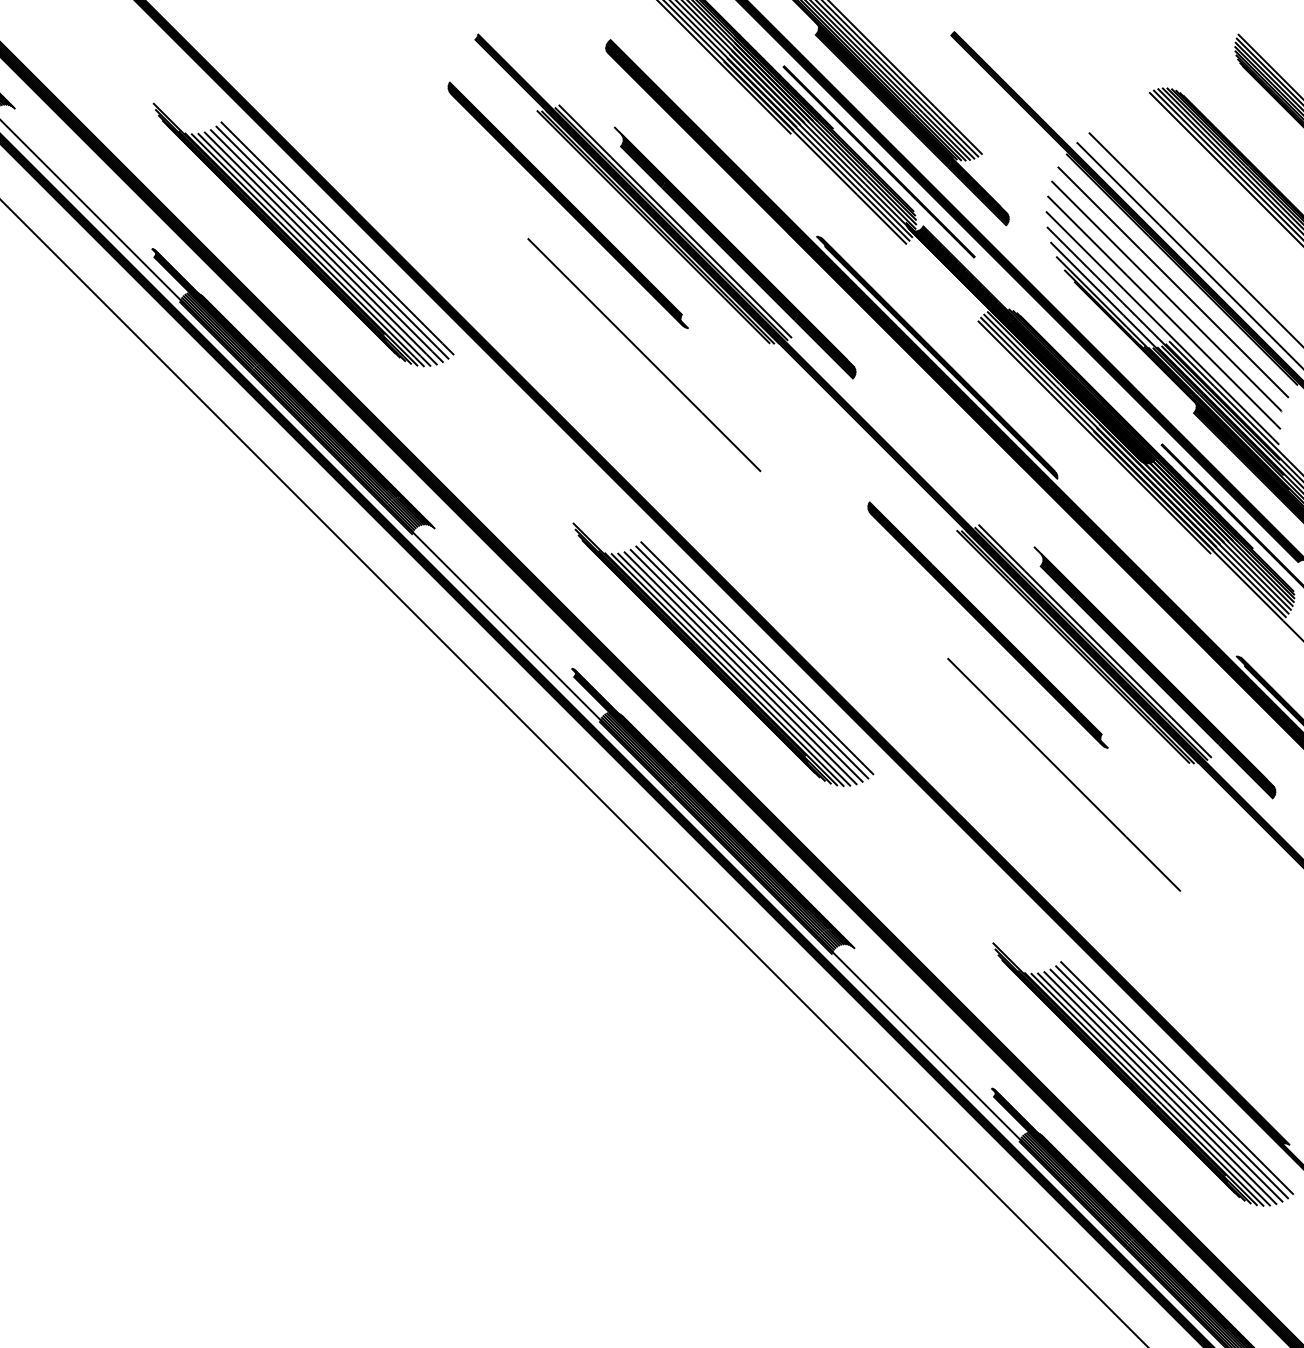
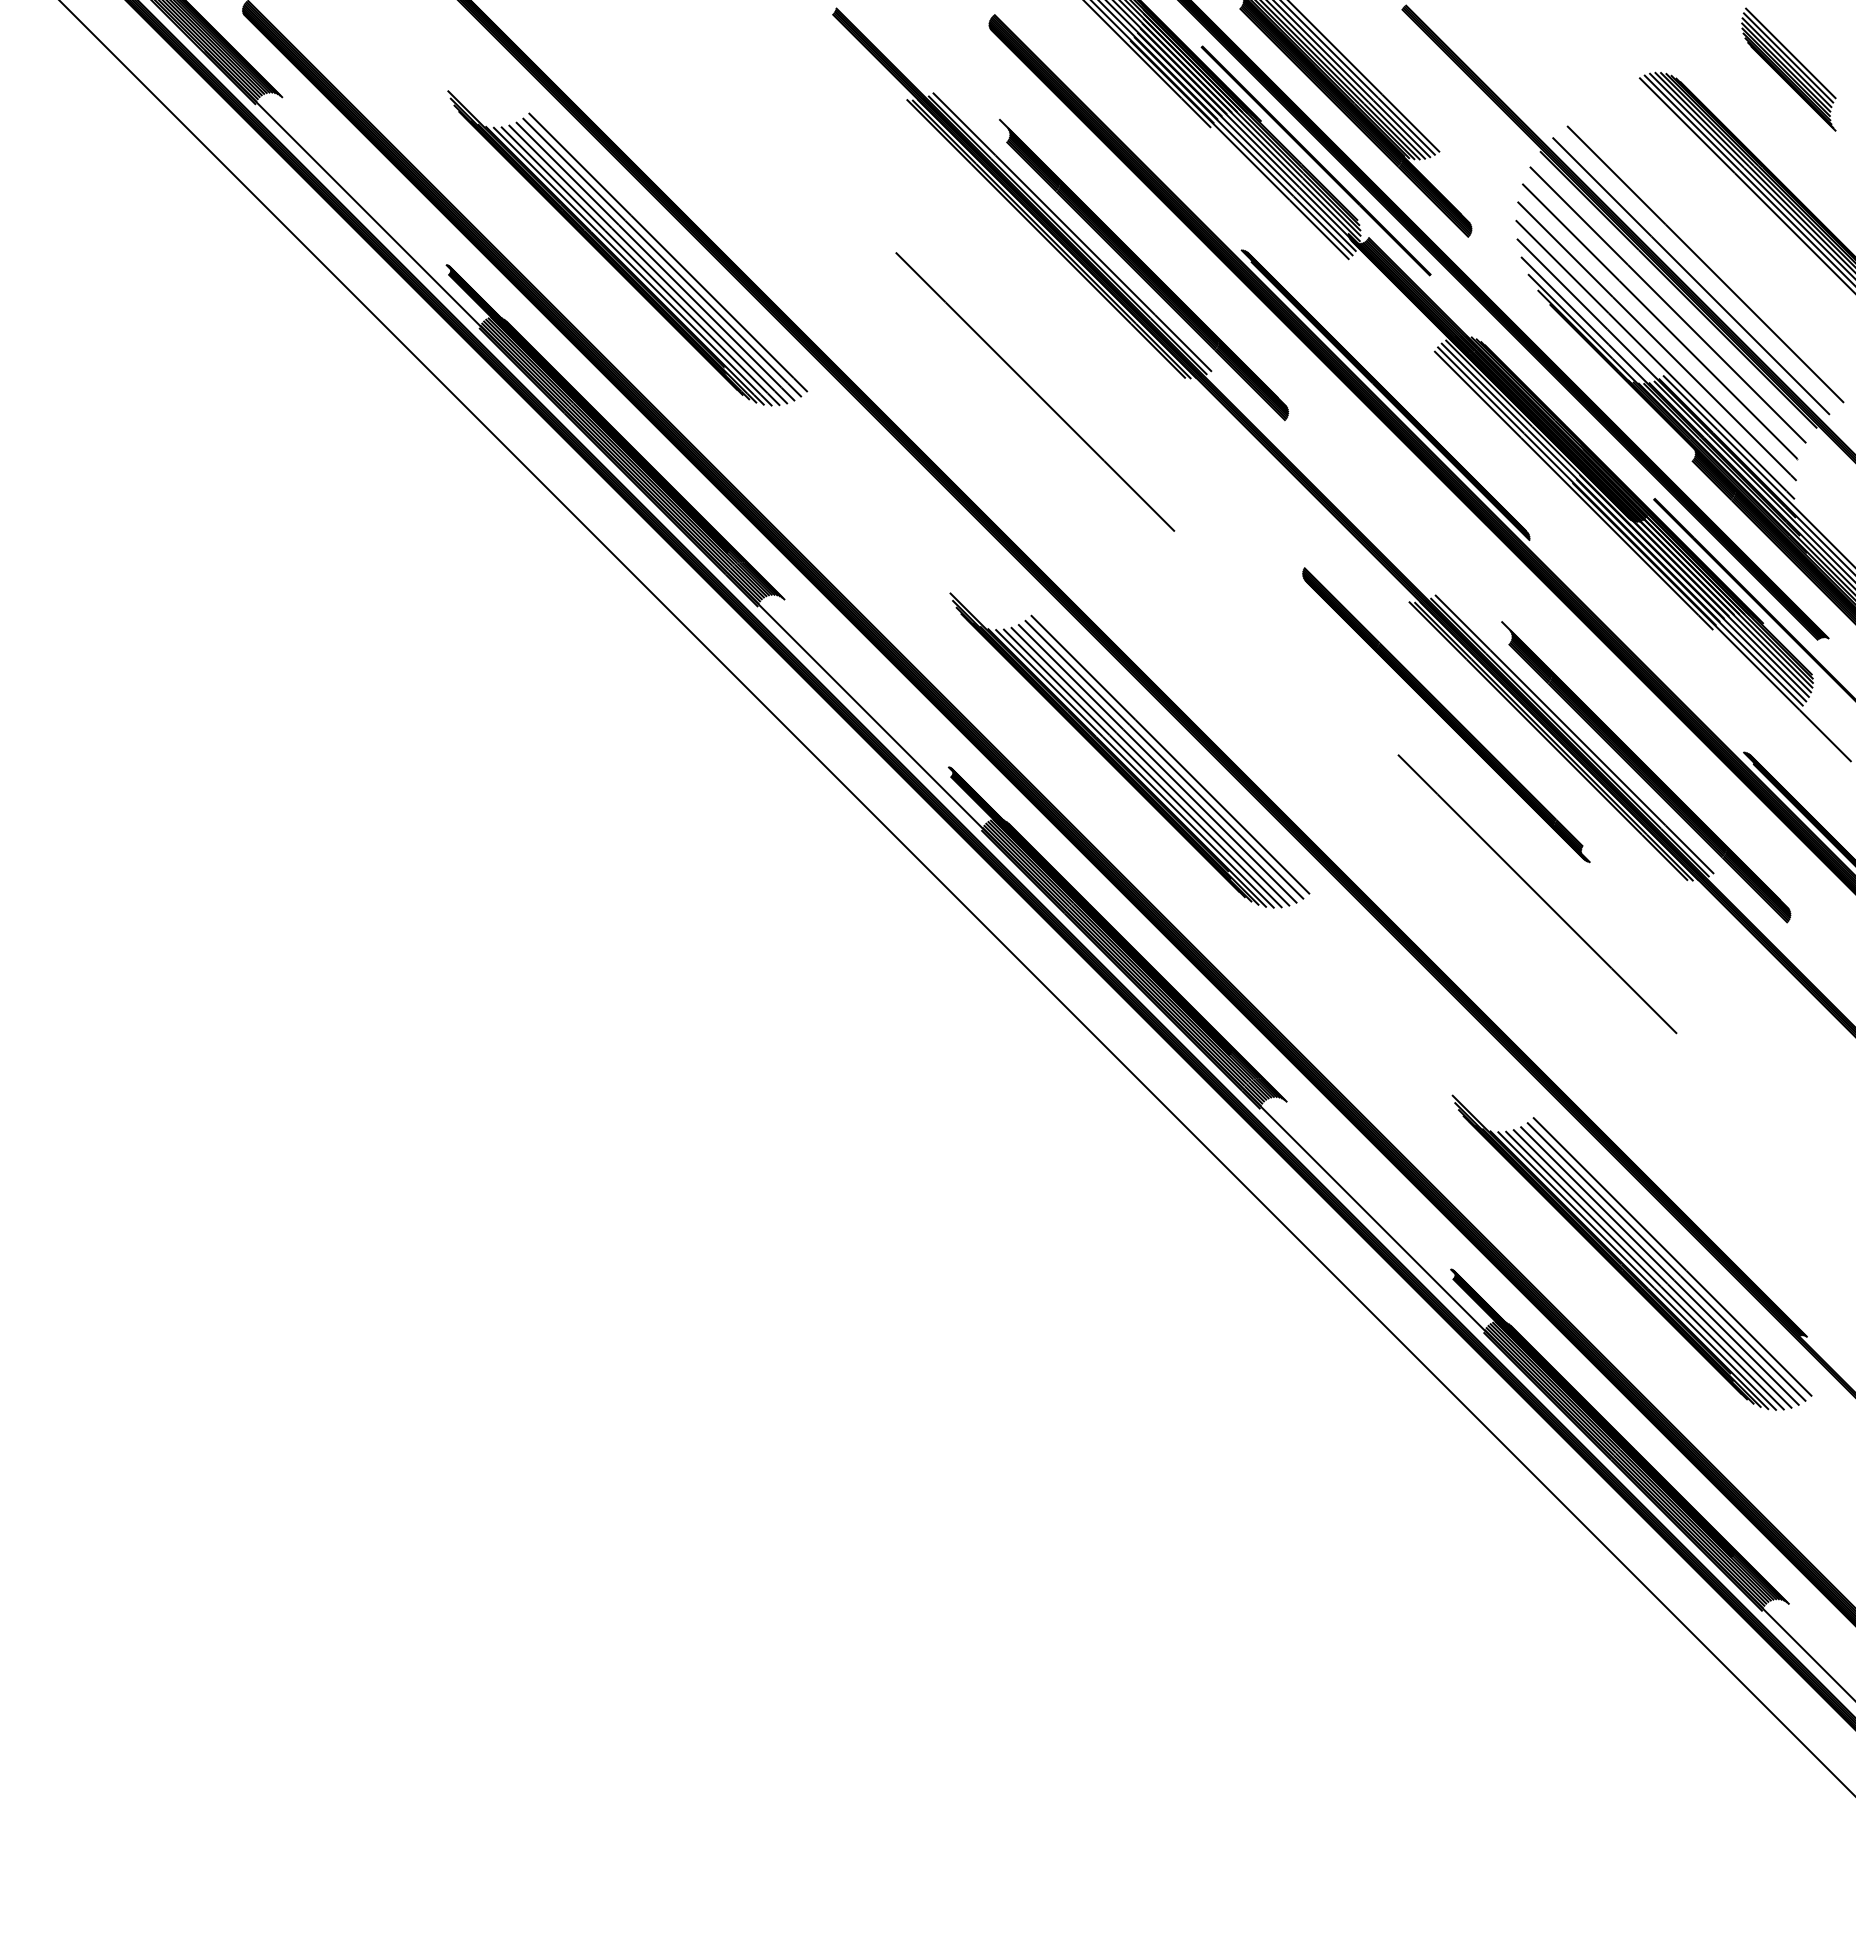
part: (568, 205) -> (944, 212), removed

